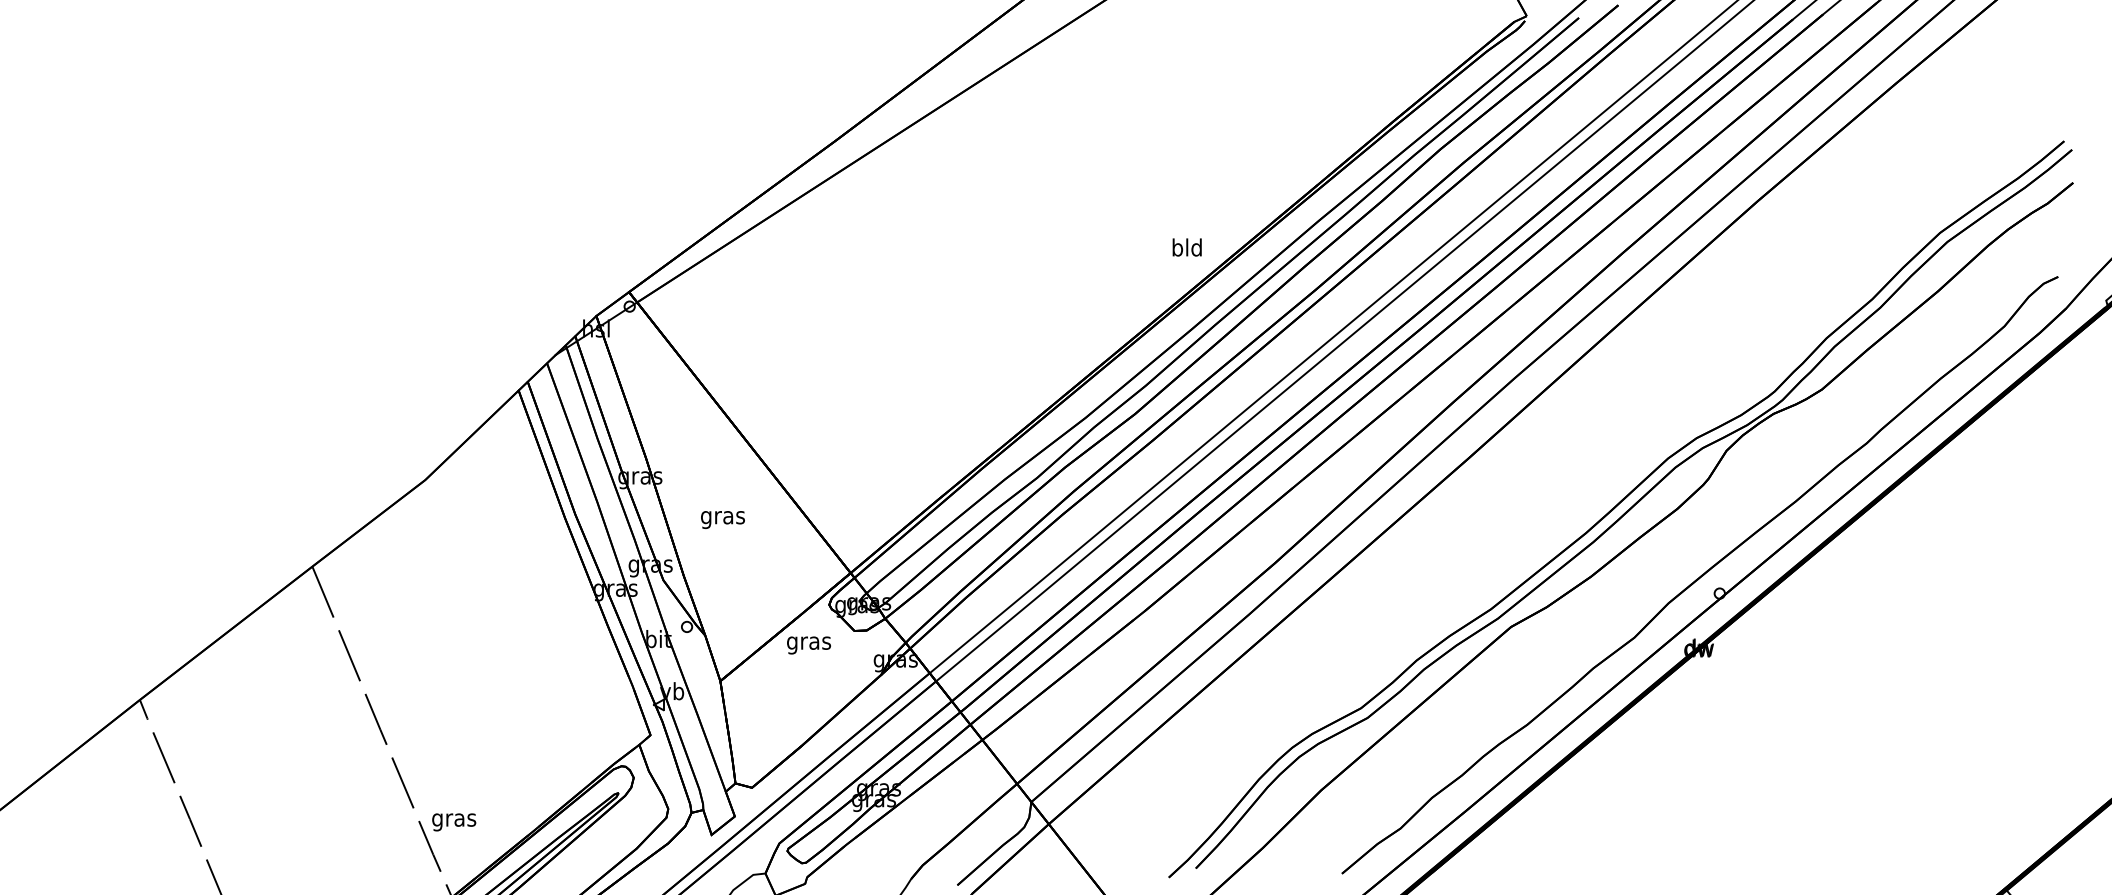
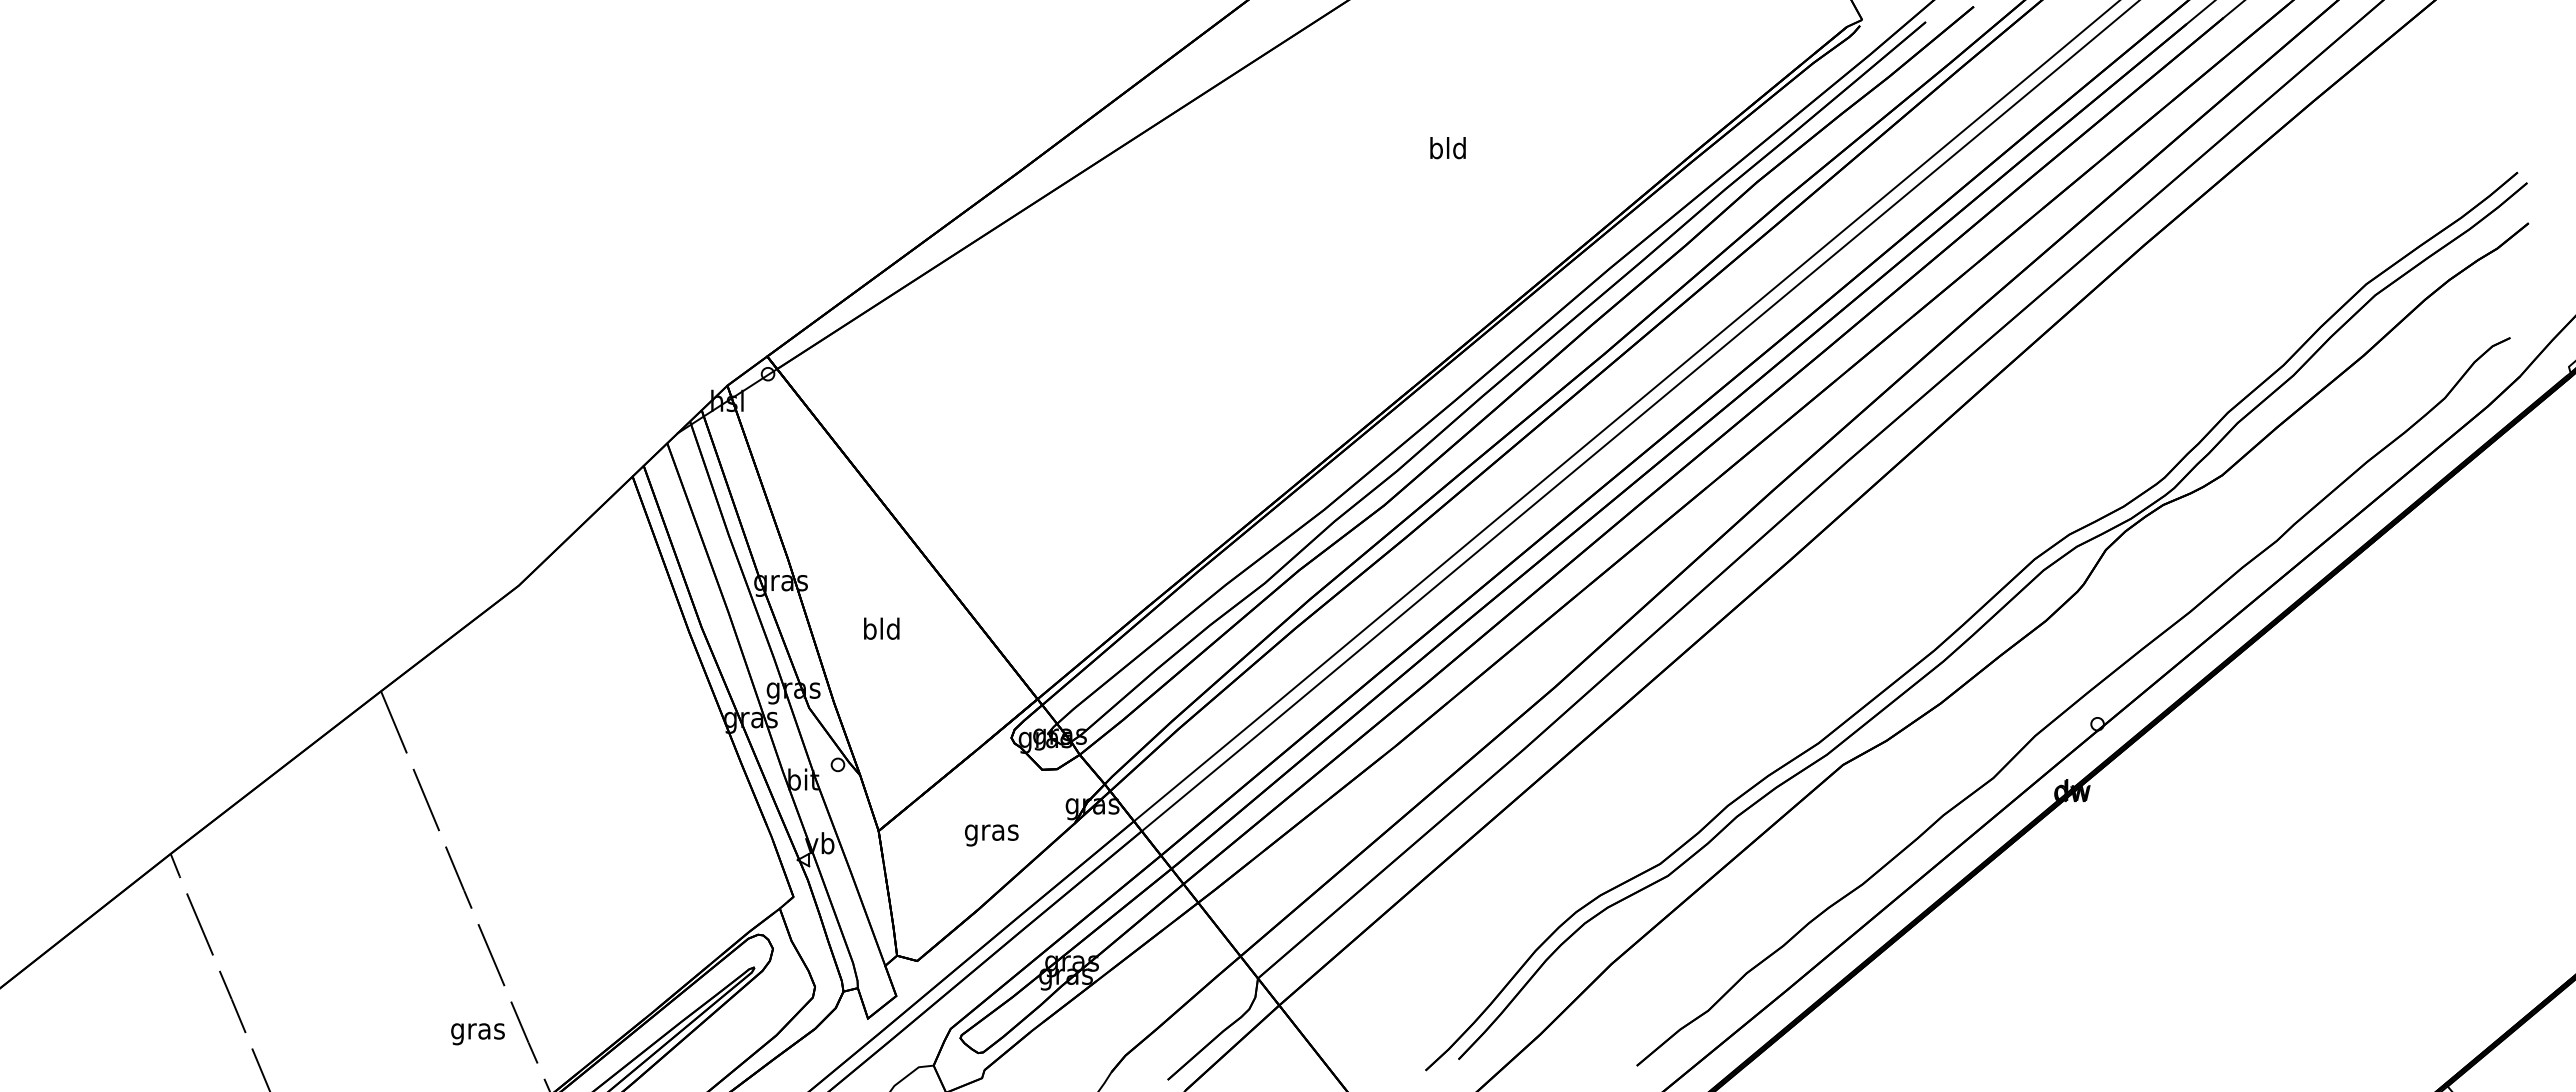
text: (1186, 247) -> (1447, 148), moved
text: (722, 517) -> (881, 631), gras -> bld
text: (808, 645) -> (991, 835), moved
text: (453, 822) -> (477, 1034), moved

